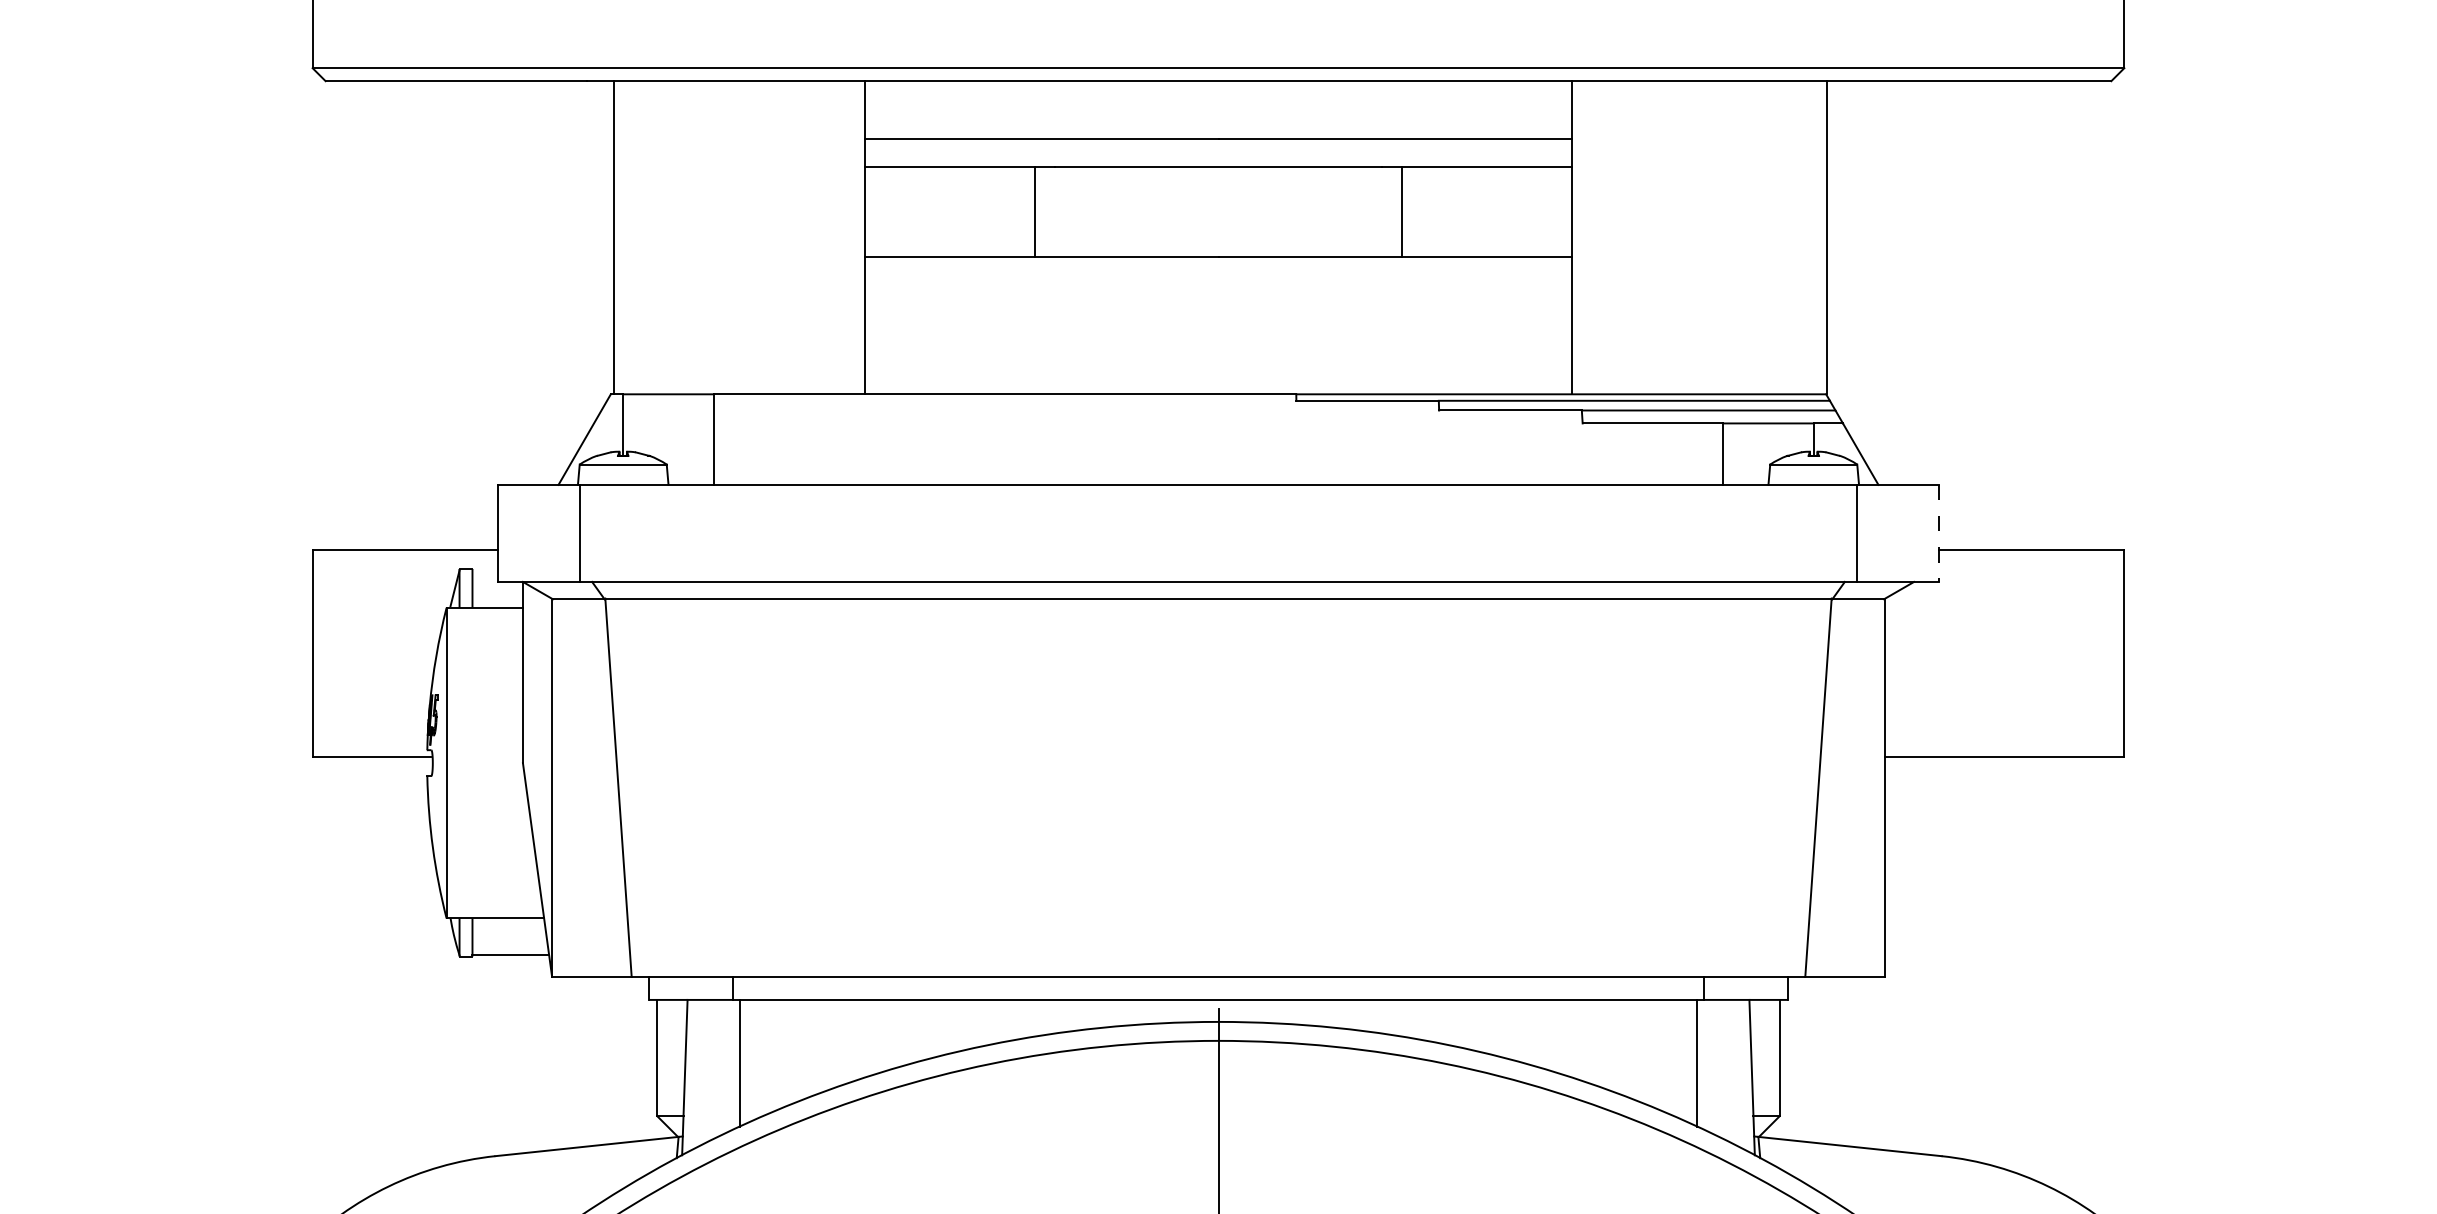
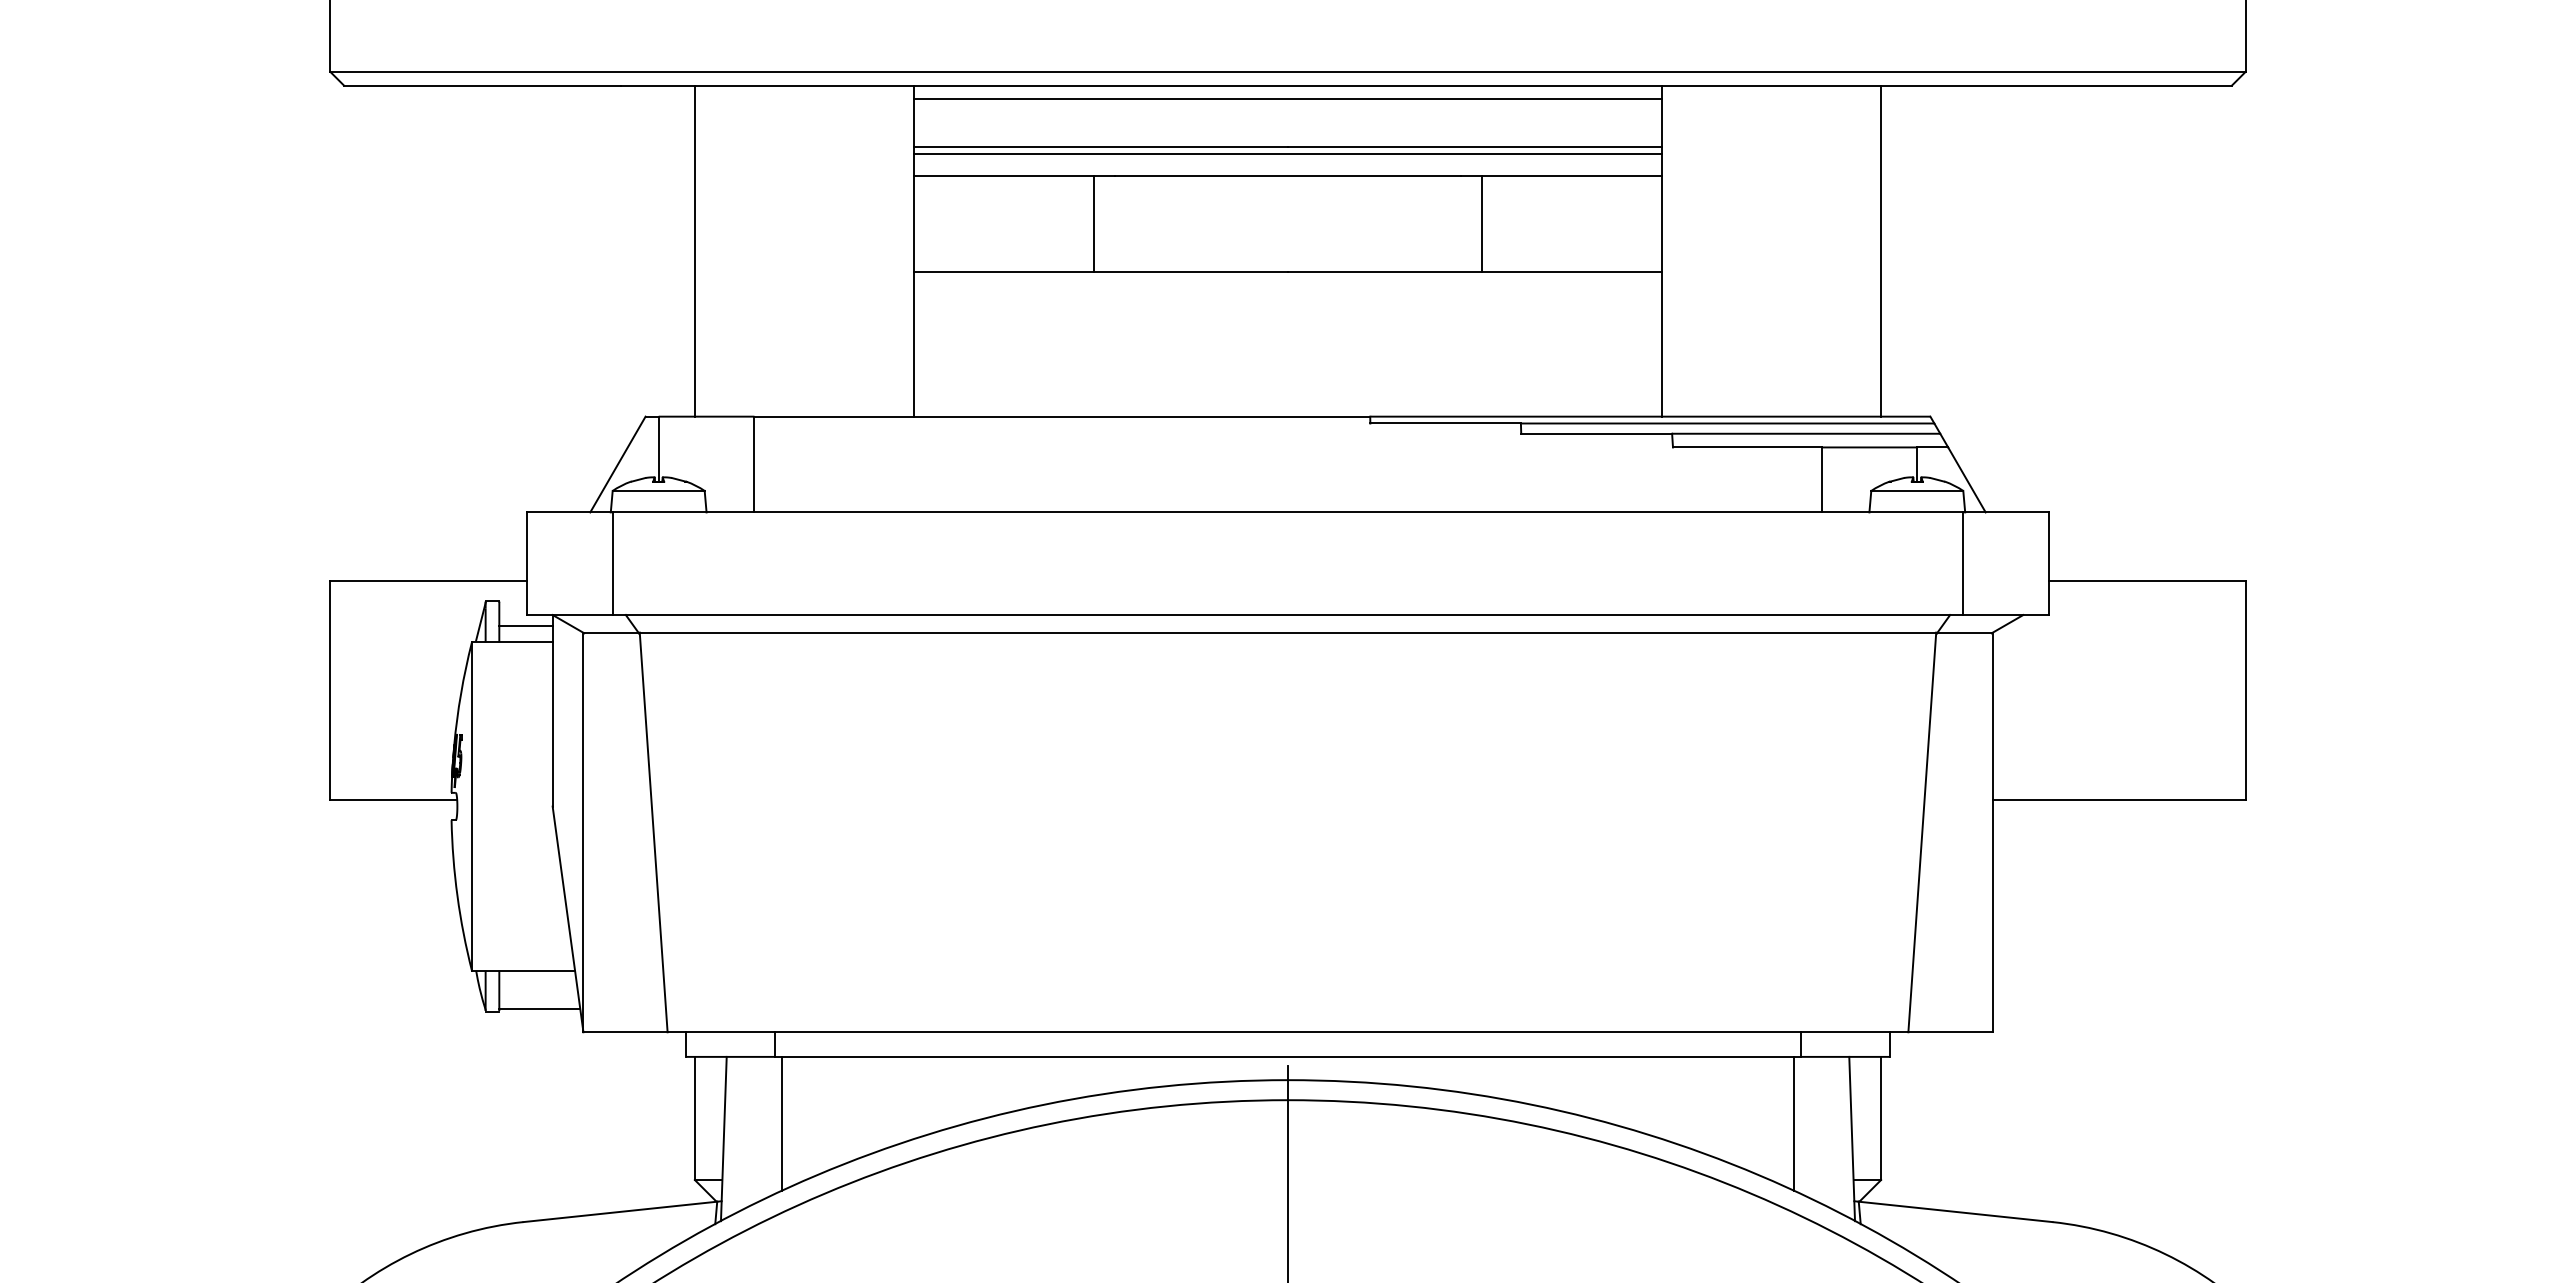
line: (1218, 94) -> (1287, 99), added
line: (1218, 145) -> (1287, 153), added
line: (613, 237) -> (694, 250), moved
line: (1827, 237) -> (1881, 250), moved
line: (1938, 534) -> (2049, 564), dashed -> solid
line: (497, 591) -> (525, 625), added

